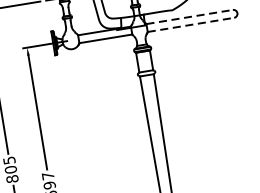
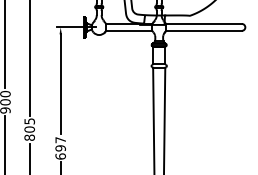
line: (189, 16) -> (203, 23), dashed -> solid
line: (190, 24) -> (203, 30), dashed -> solid

